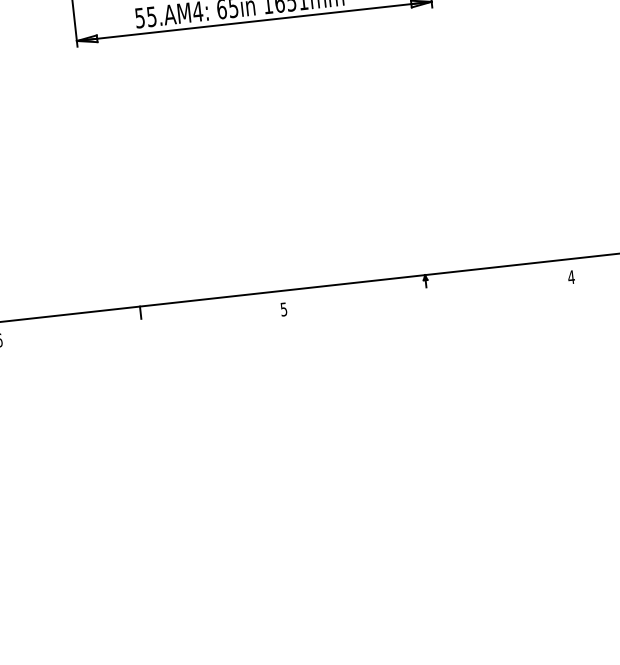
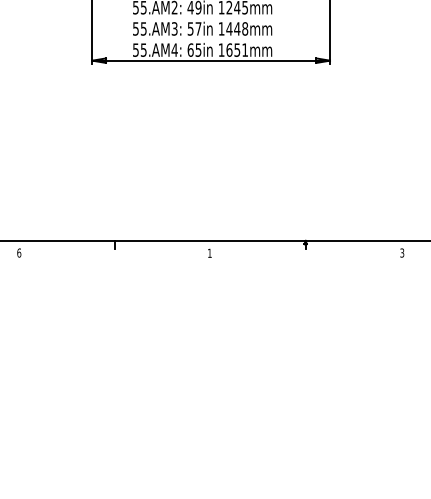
text: (571, 276) -> (402, 252), 4 -> 3
text: (283, 308) -> (209, 252), 5 -> 1

